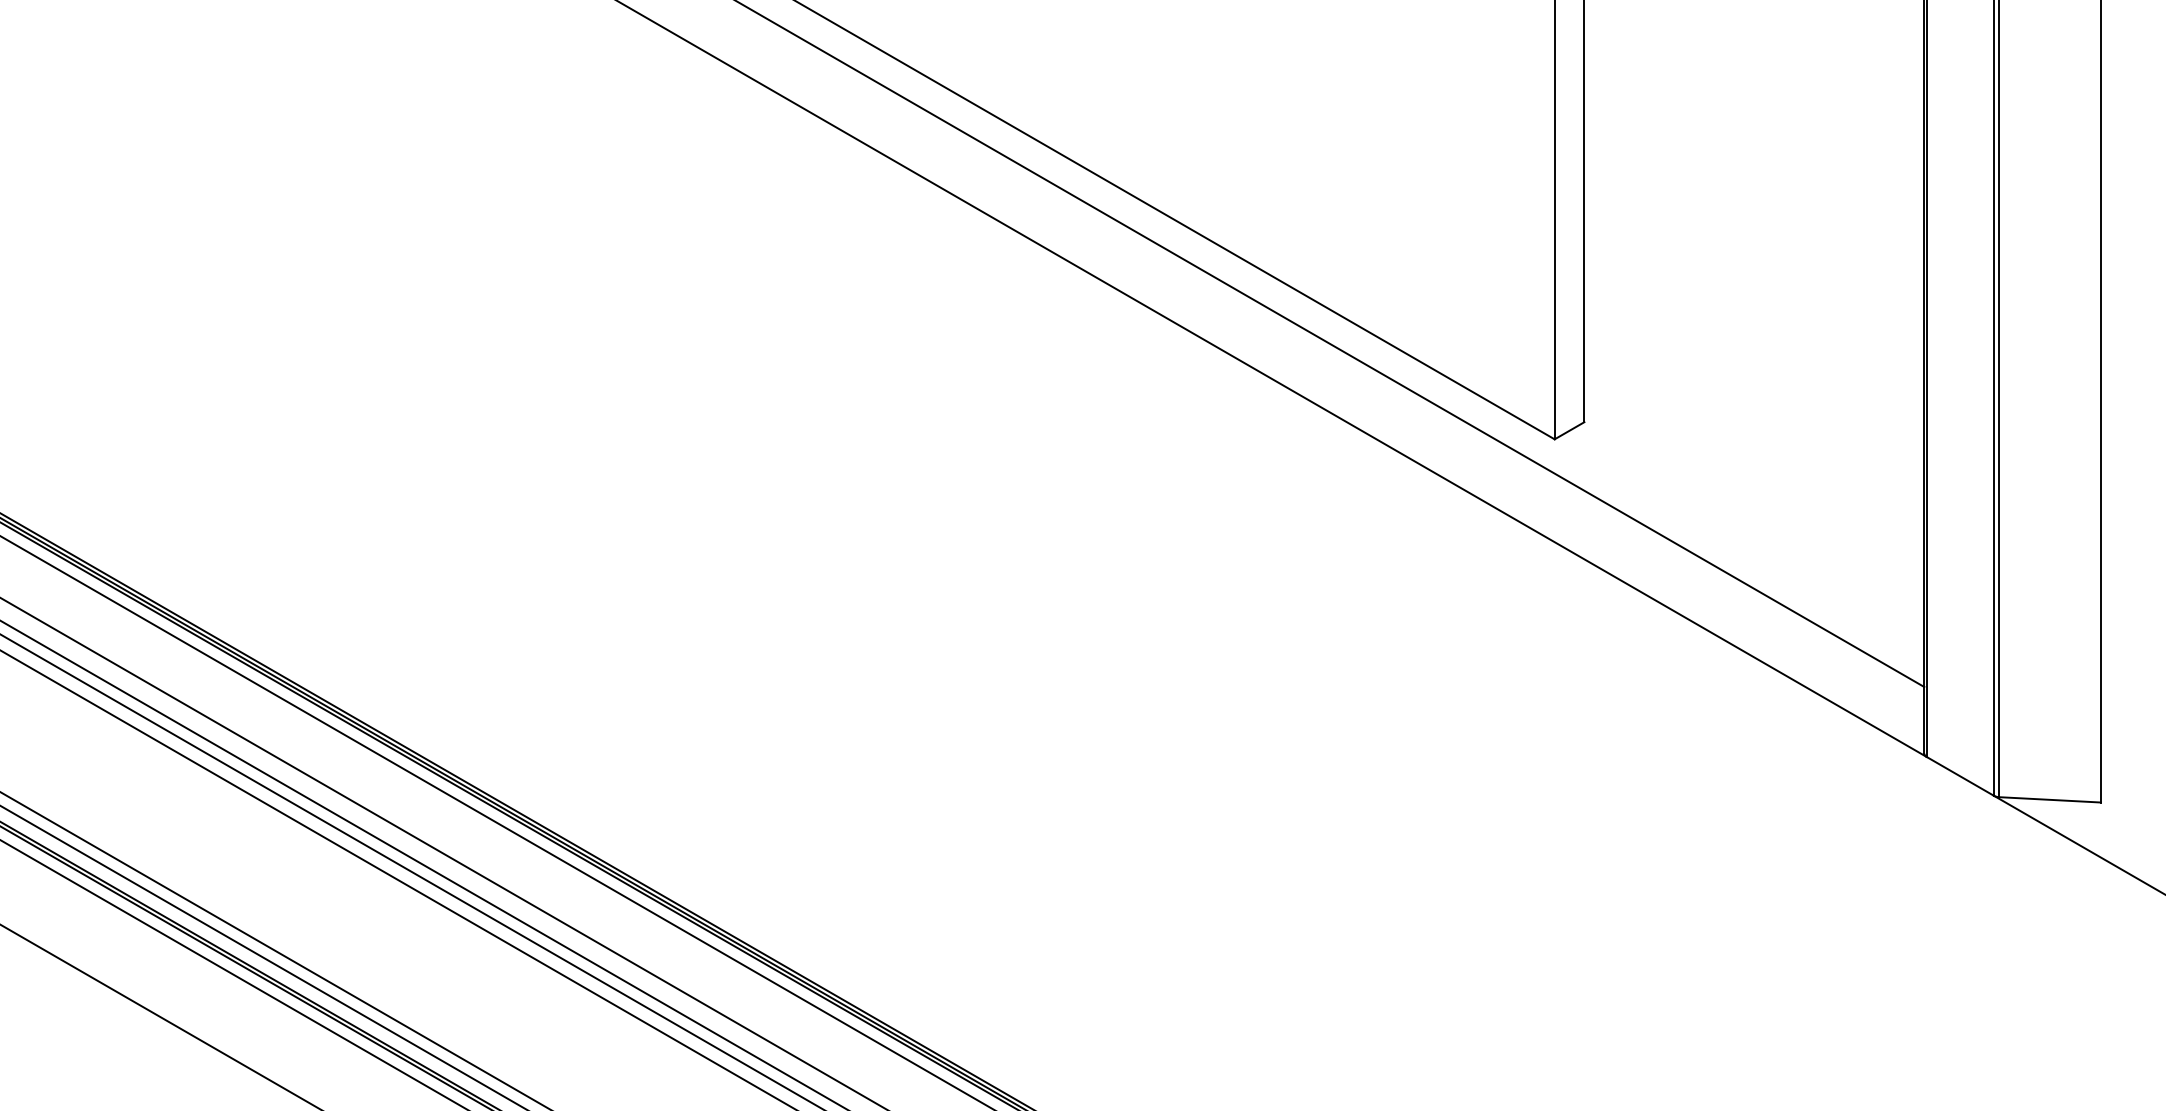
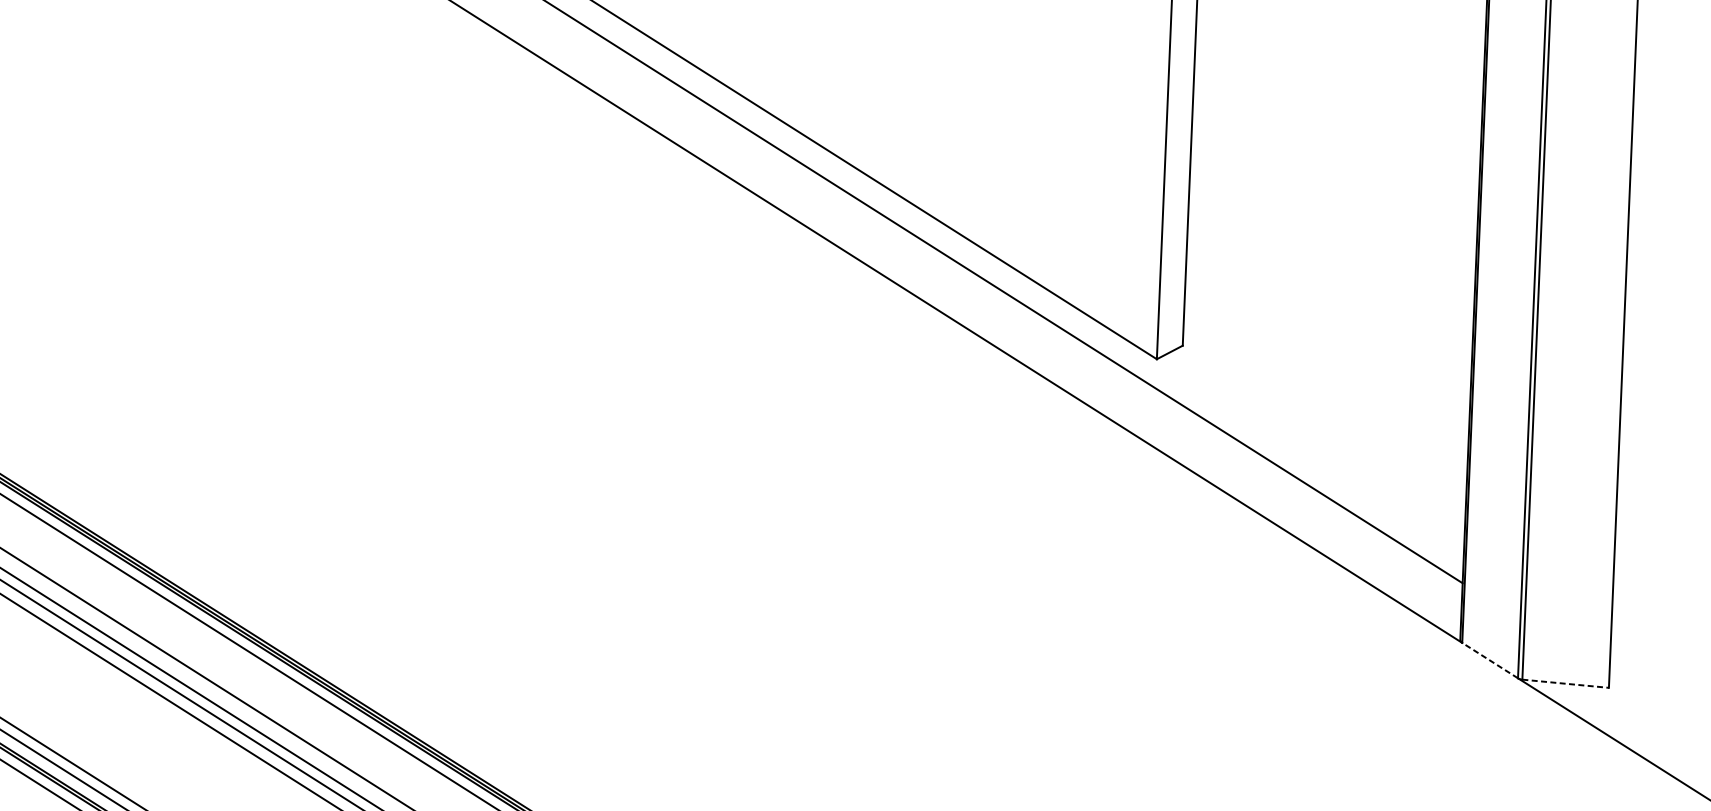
line: (1960, 776) -> (1490, 660), solid -> dashed
line: (2050, 799) -> (1566, 683), solid -> dashed

